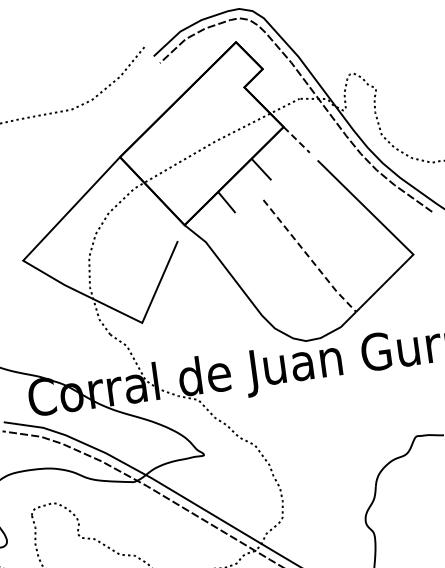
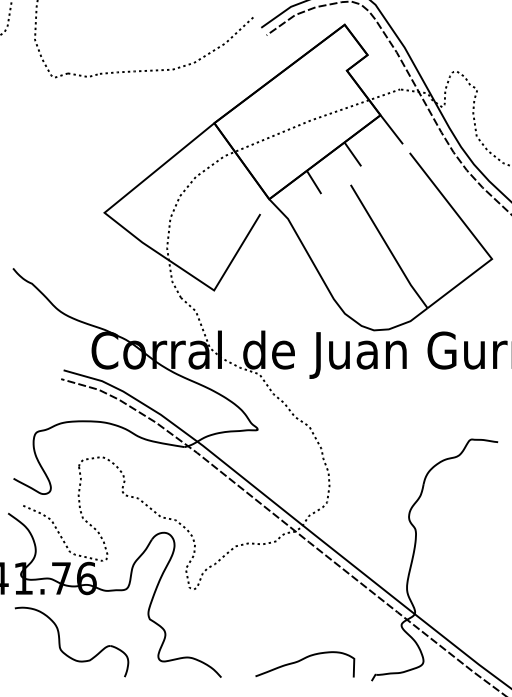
line: (297, 140) -> (392, 130), dashed -> solid
line: (309, 258) -> (388, 248), dashed -> solid

